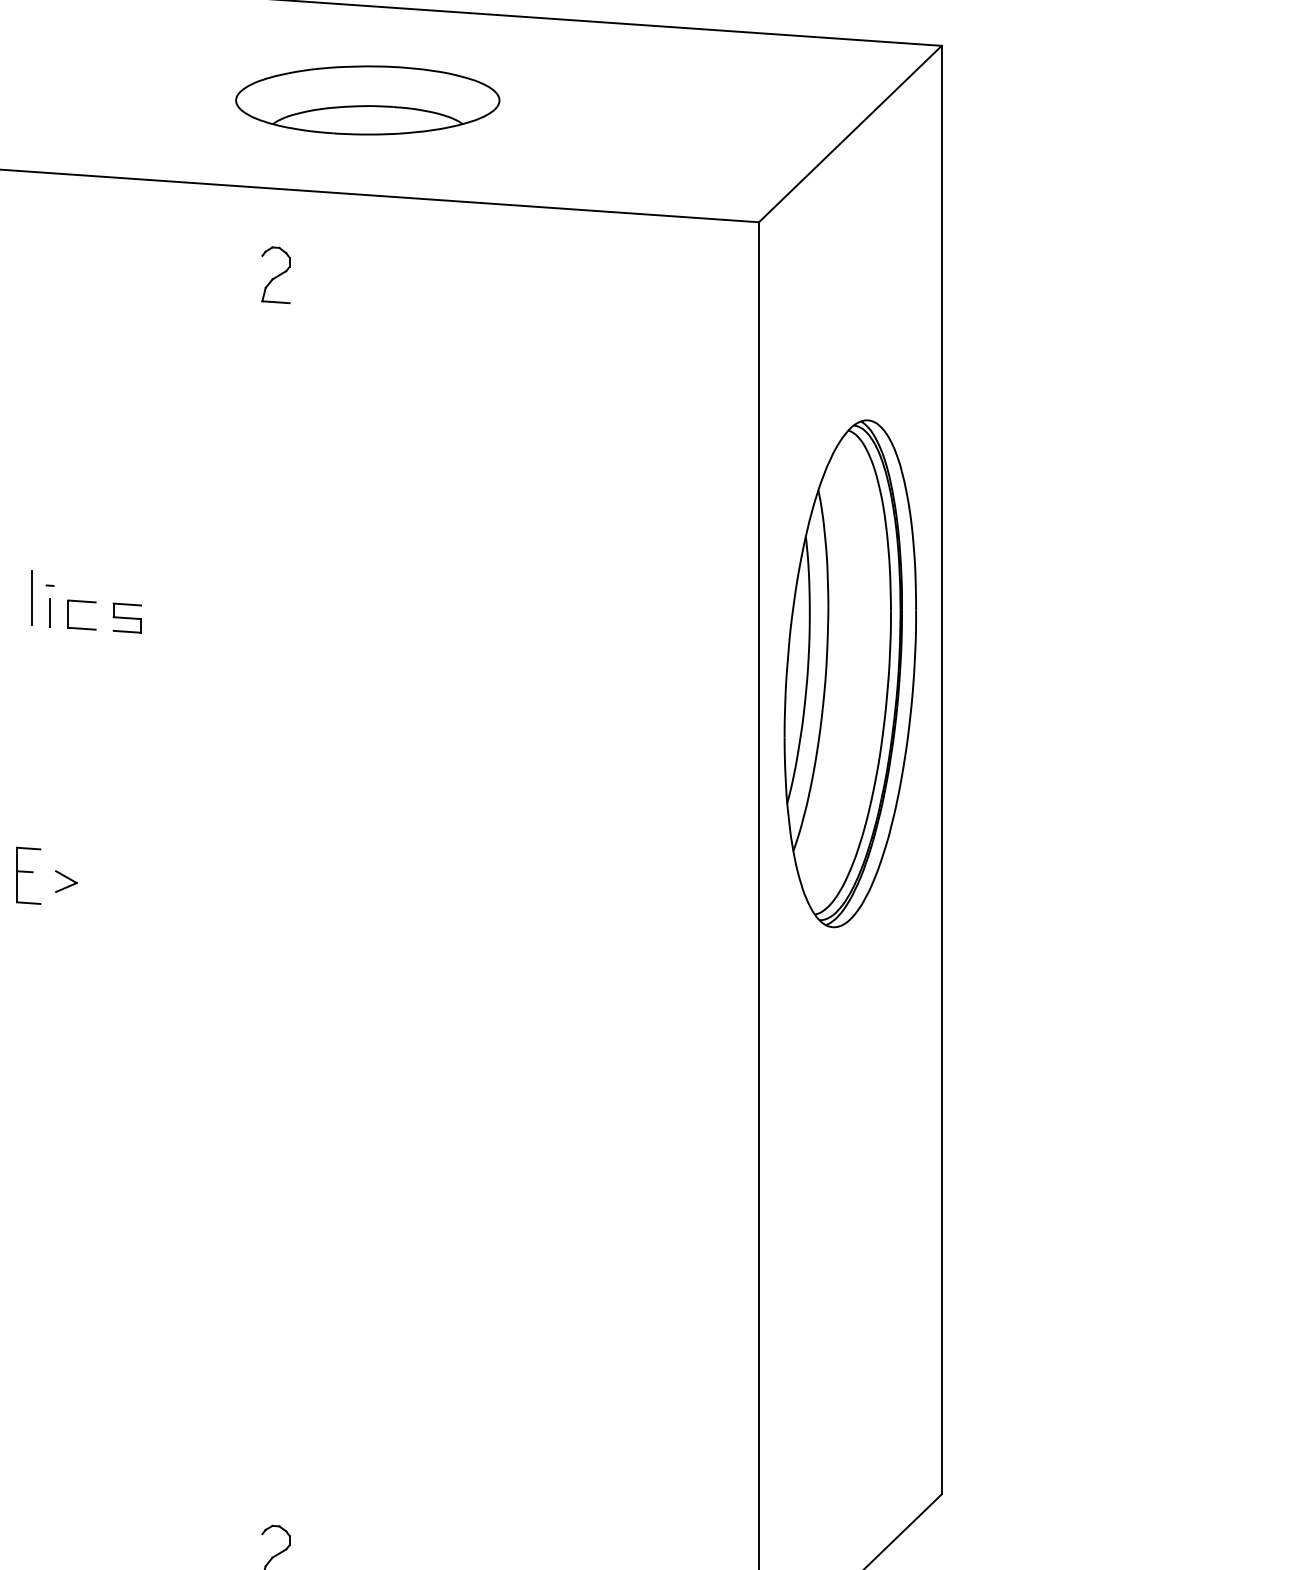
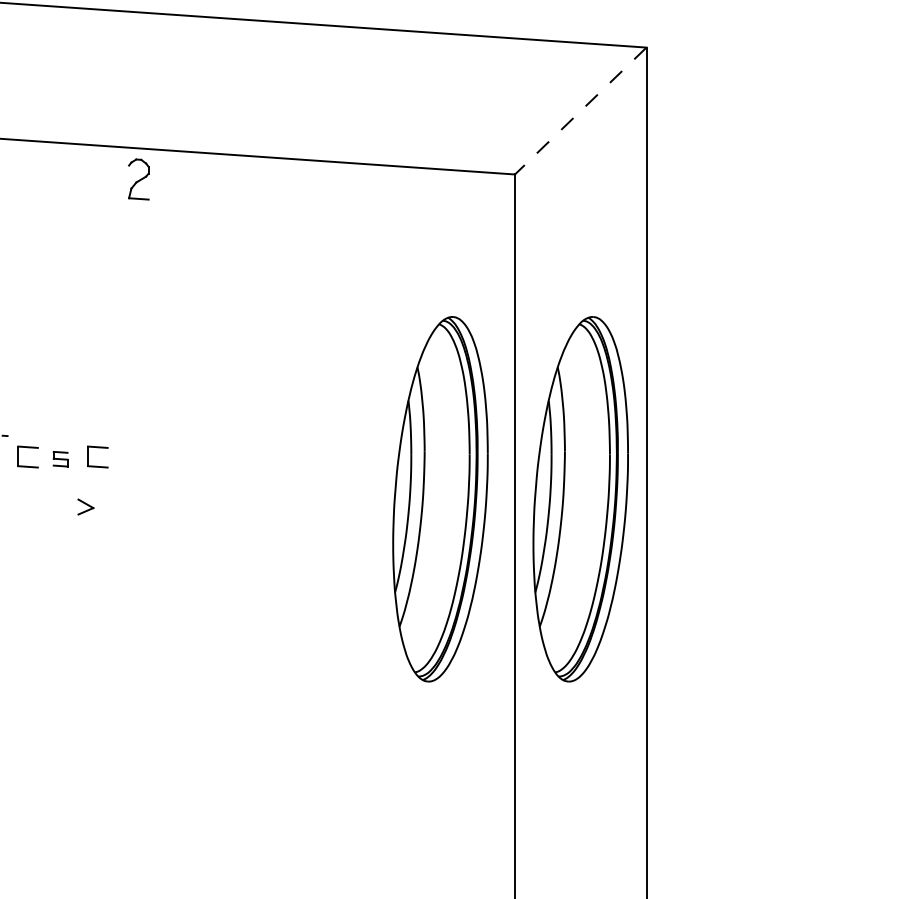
part: (367, 100) -> (233, 86), removed
line: (850, 134) -> (580, 111), solid -> dashed
part: (275, 275) -> (138, 179), moved
part: (178, 602) -> (97, 447), added
line: (50, 612) -> (5, 455), removed
part: (126, 617) -> (60, 458), size x0.7
part: (654, 673) -> (439, 499), added
part: (66, 881) -> (85, 506), moved

